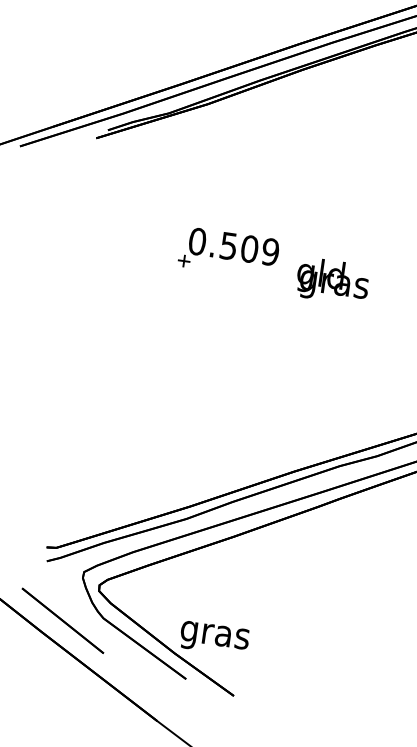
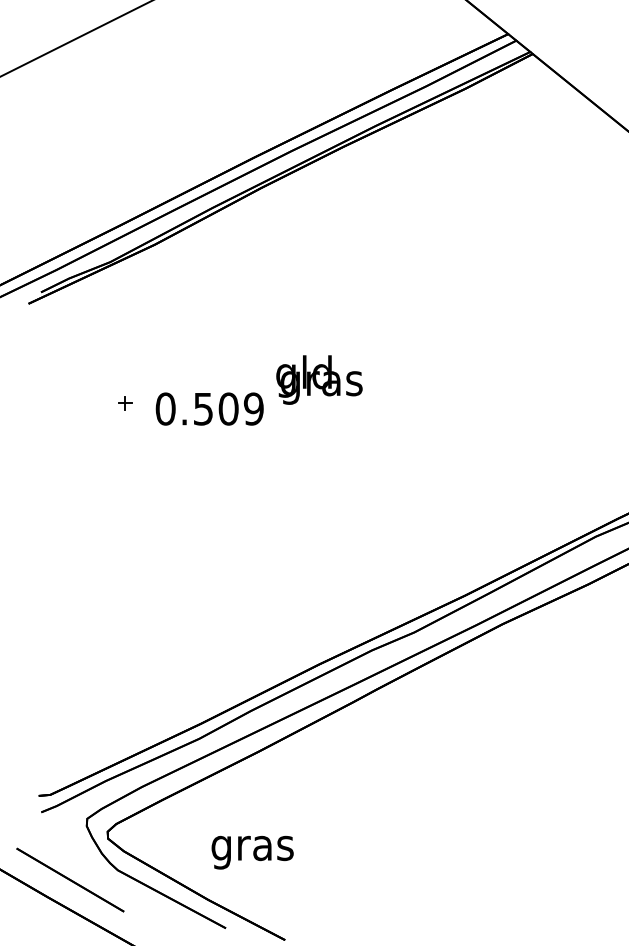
part: (184, 261) -> (125, 403), moved
text: (333, 280) -> (319, 379), moved
text: (214, 638) -> (252, 852), moved

